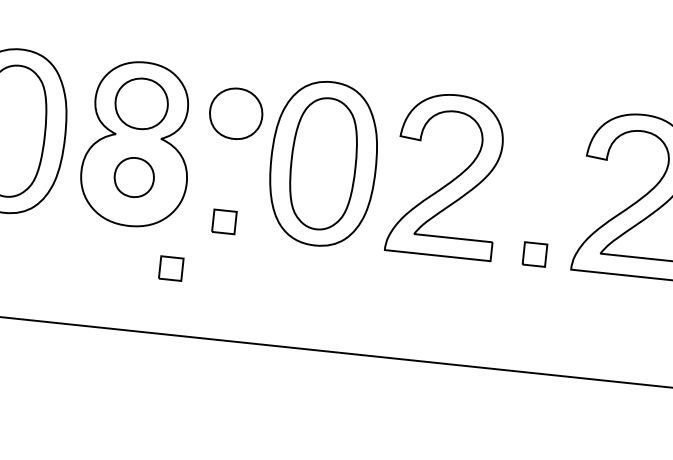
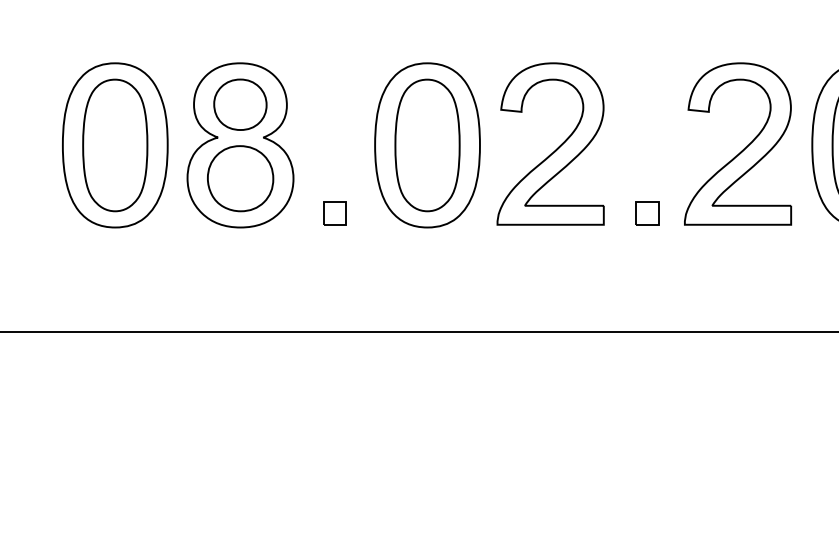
part: (236, 113) -> (335, 104), removed
part: (134, 177) -> (240, 178), size x1.67
part: (170, 268) -> (286, 265), removed

